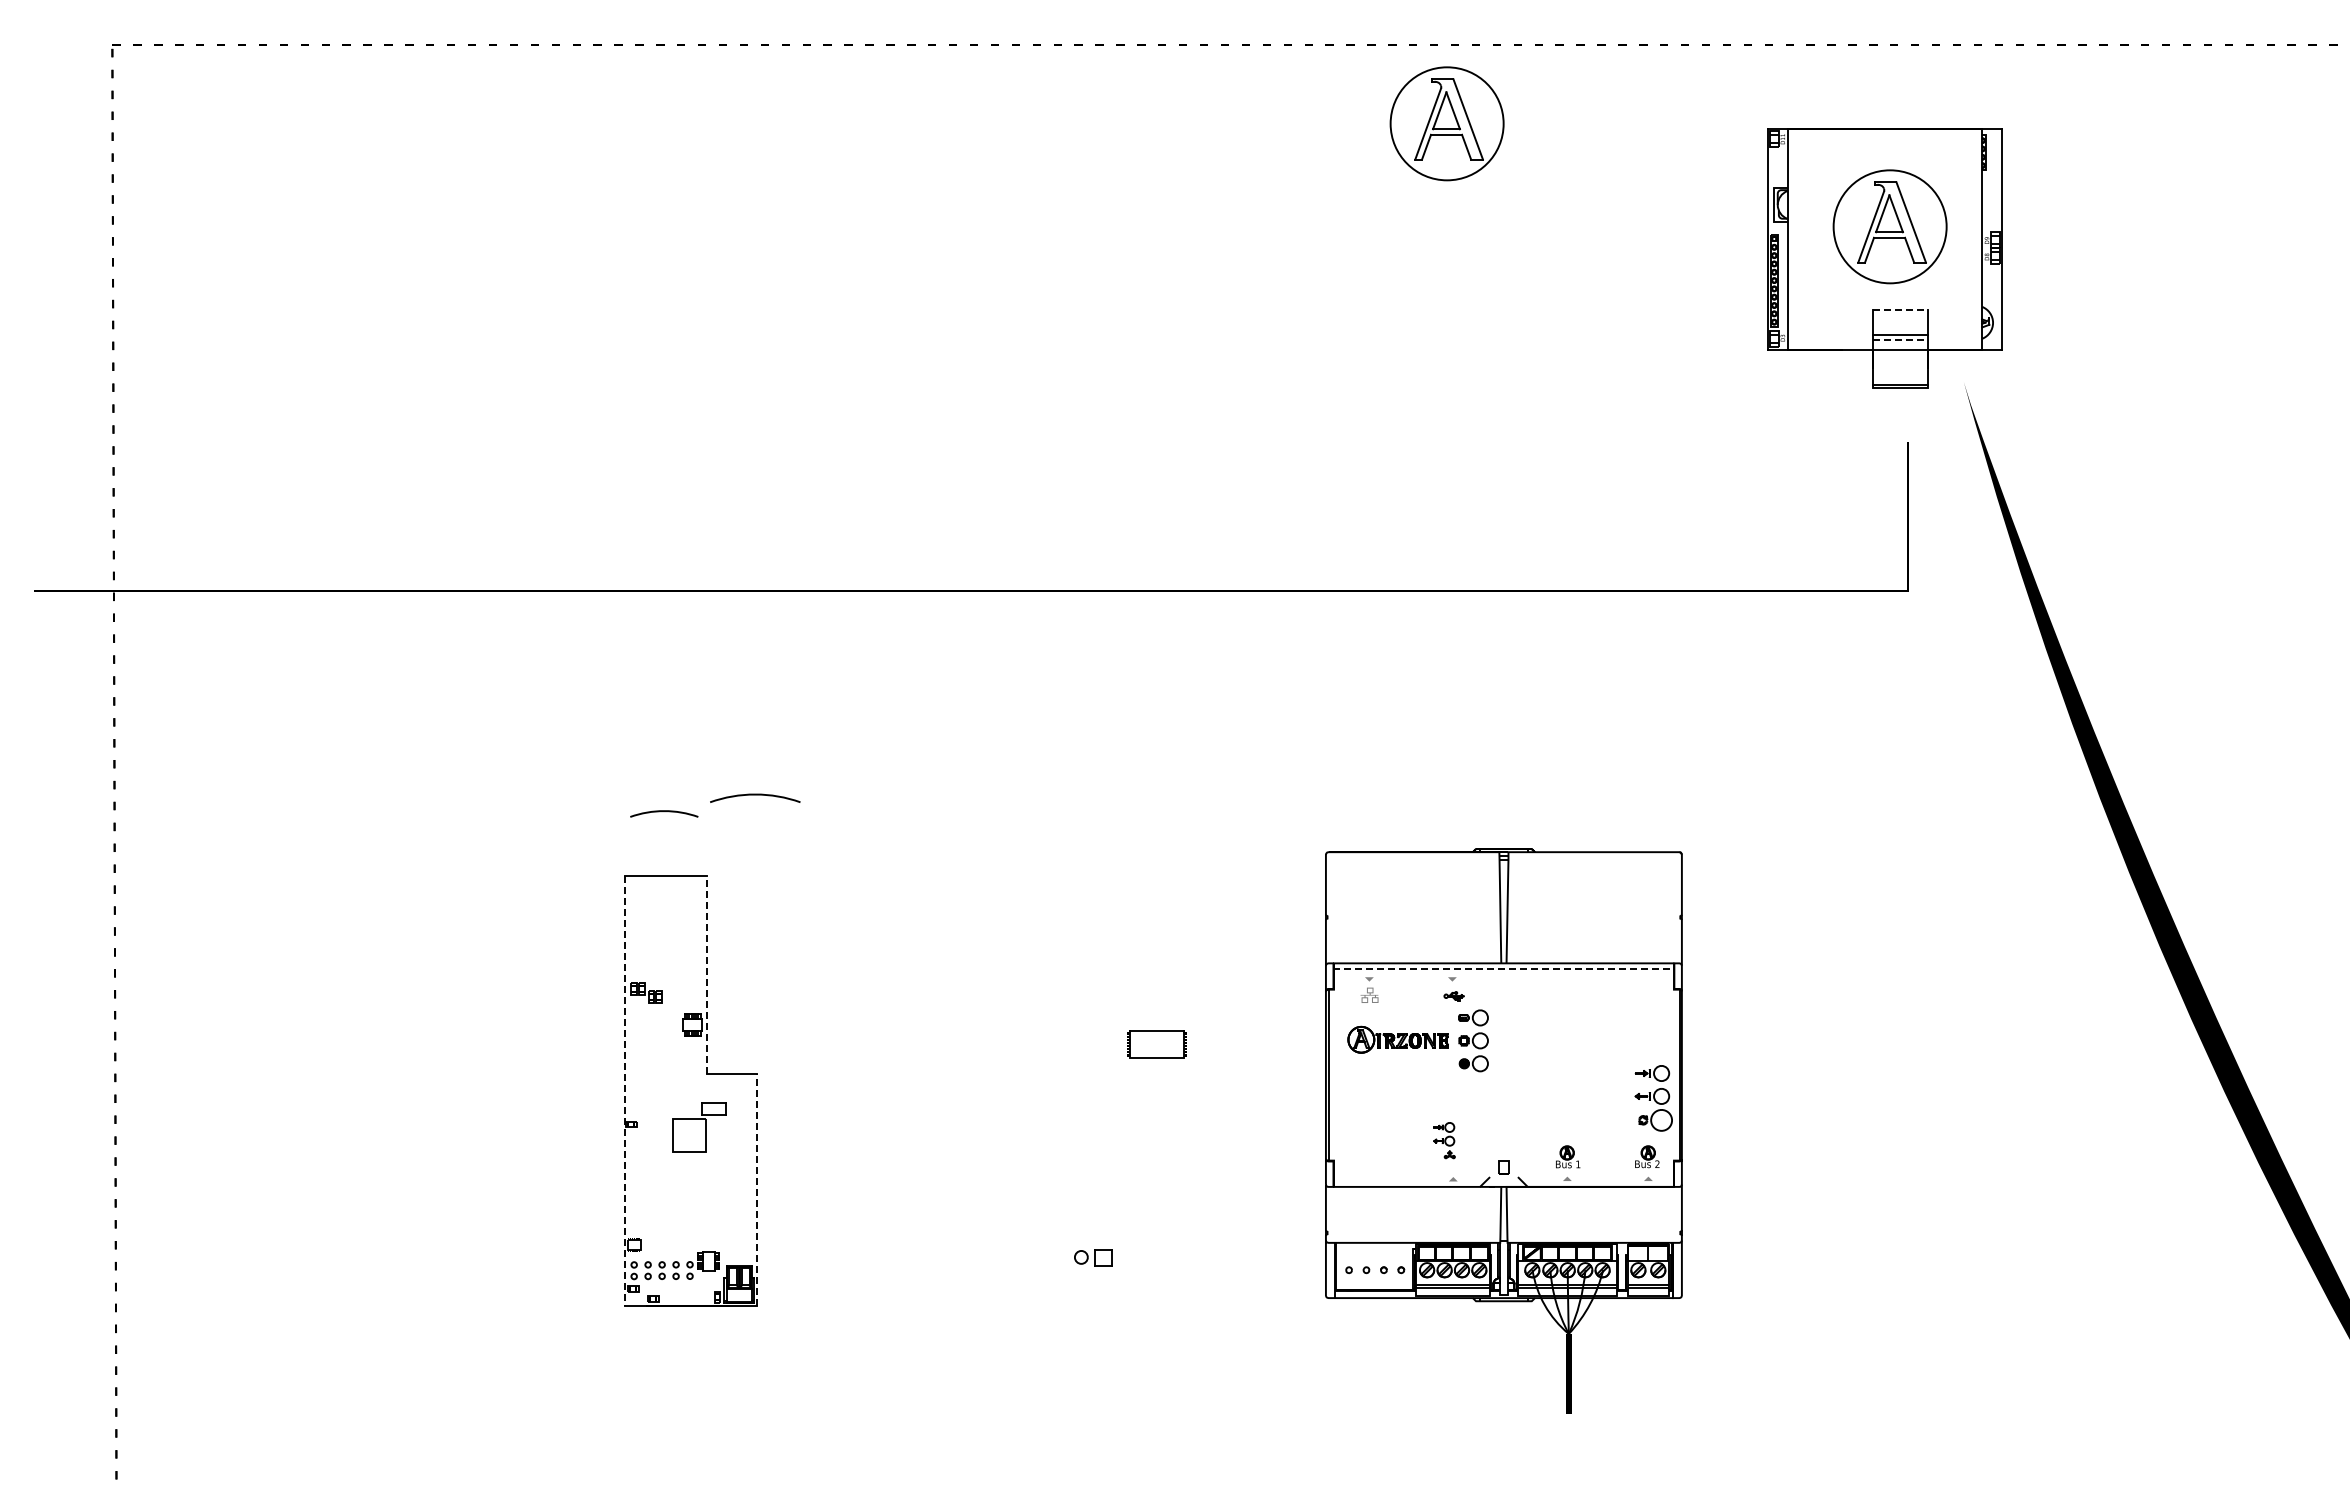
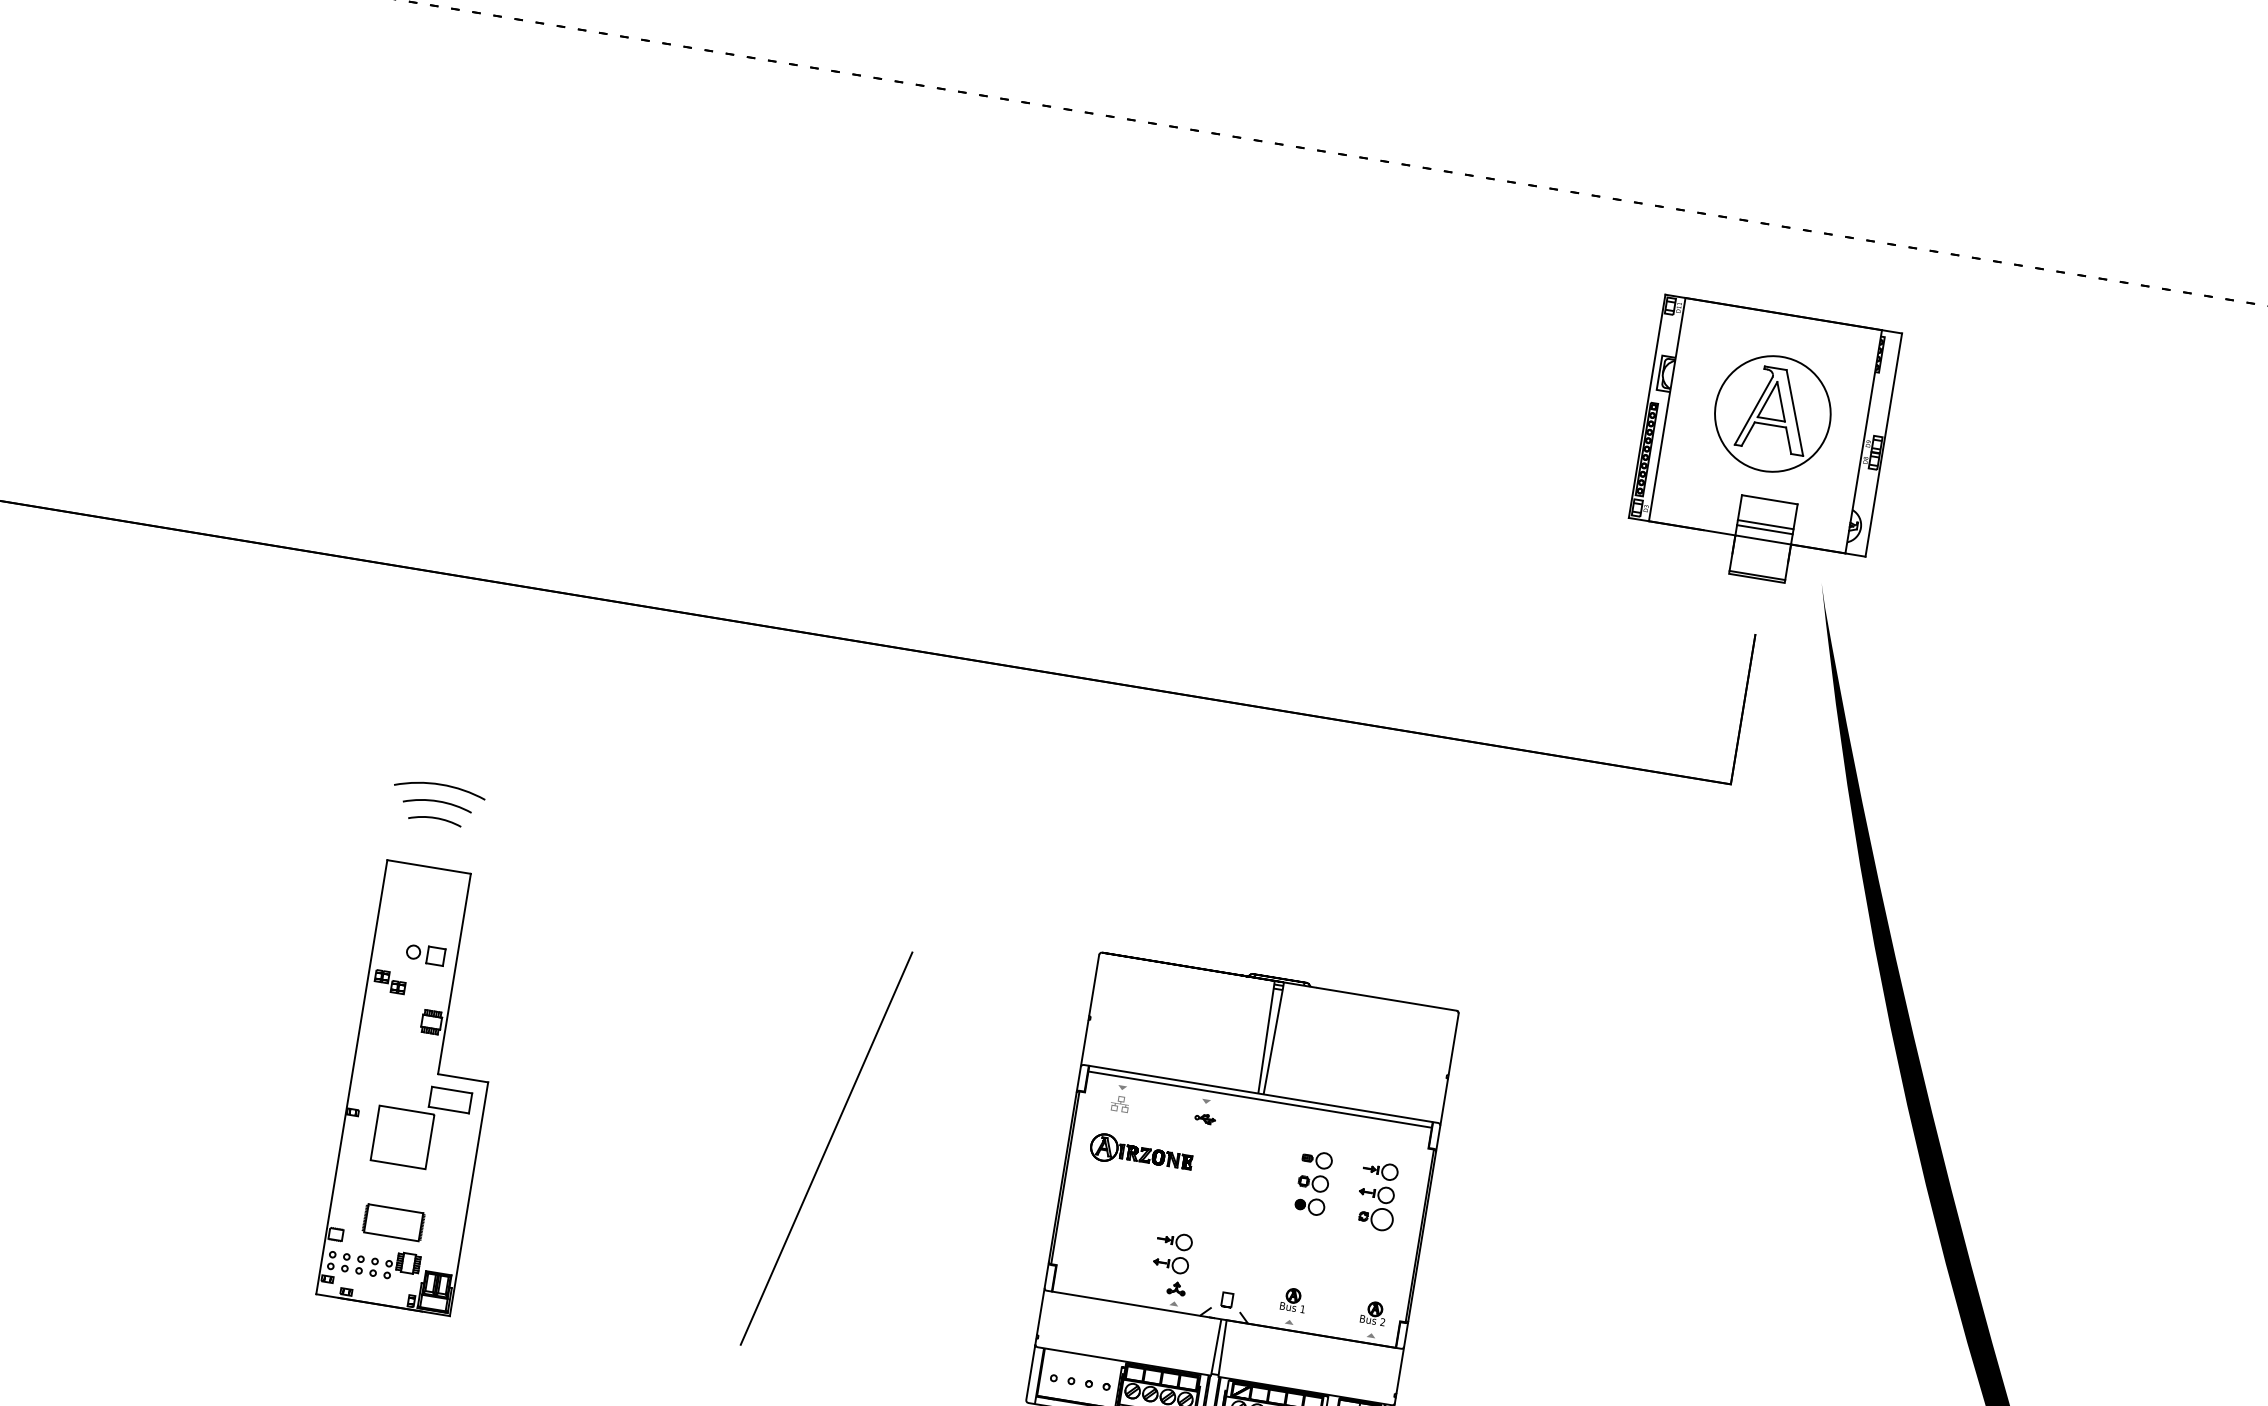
part: (1446, 123) -> (1341, 236), removed
line: (1900, 310) -> (1769, 500), dashed -> solid
line: (1900, 339) -> (1764, 529), dashed -> solid
arc: (755, 795) -> (440, 785), moved
arc: (664, 828) -> (435, 818), added
line: (1504, 968) -> (1260, 1099), dashed -> solid
line: (707, 974) -> (454, 973), dashed -> solid
part: (1473, 1040) -> (1313, 1182), moved
part: (1156, 1044) -> (393, 1222), moved
line: (1093, 1084) -> (826, 1148), added
line: (624, 1090) -> (351, 1076), dashed -> solid
part: (1653, 1098) -> (1377, 1196), moved
part: (699, 1127) -> (421, 1126), size x1.67
part: (1444, 1140) -> (1171, 1263), size x1.67
line: (756, 1189) -> (468, 1198), dashed -> solid
part: (1093, 1257) -> (425, 954), moved

